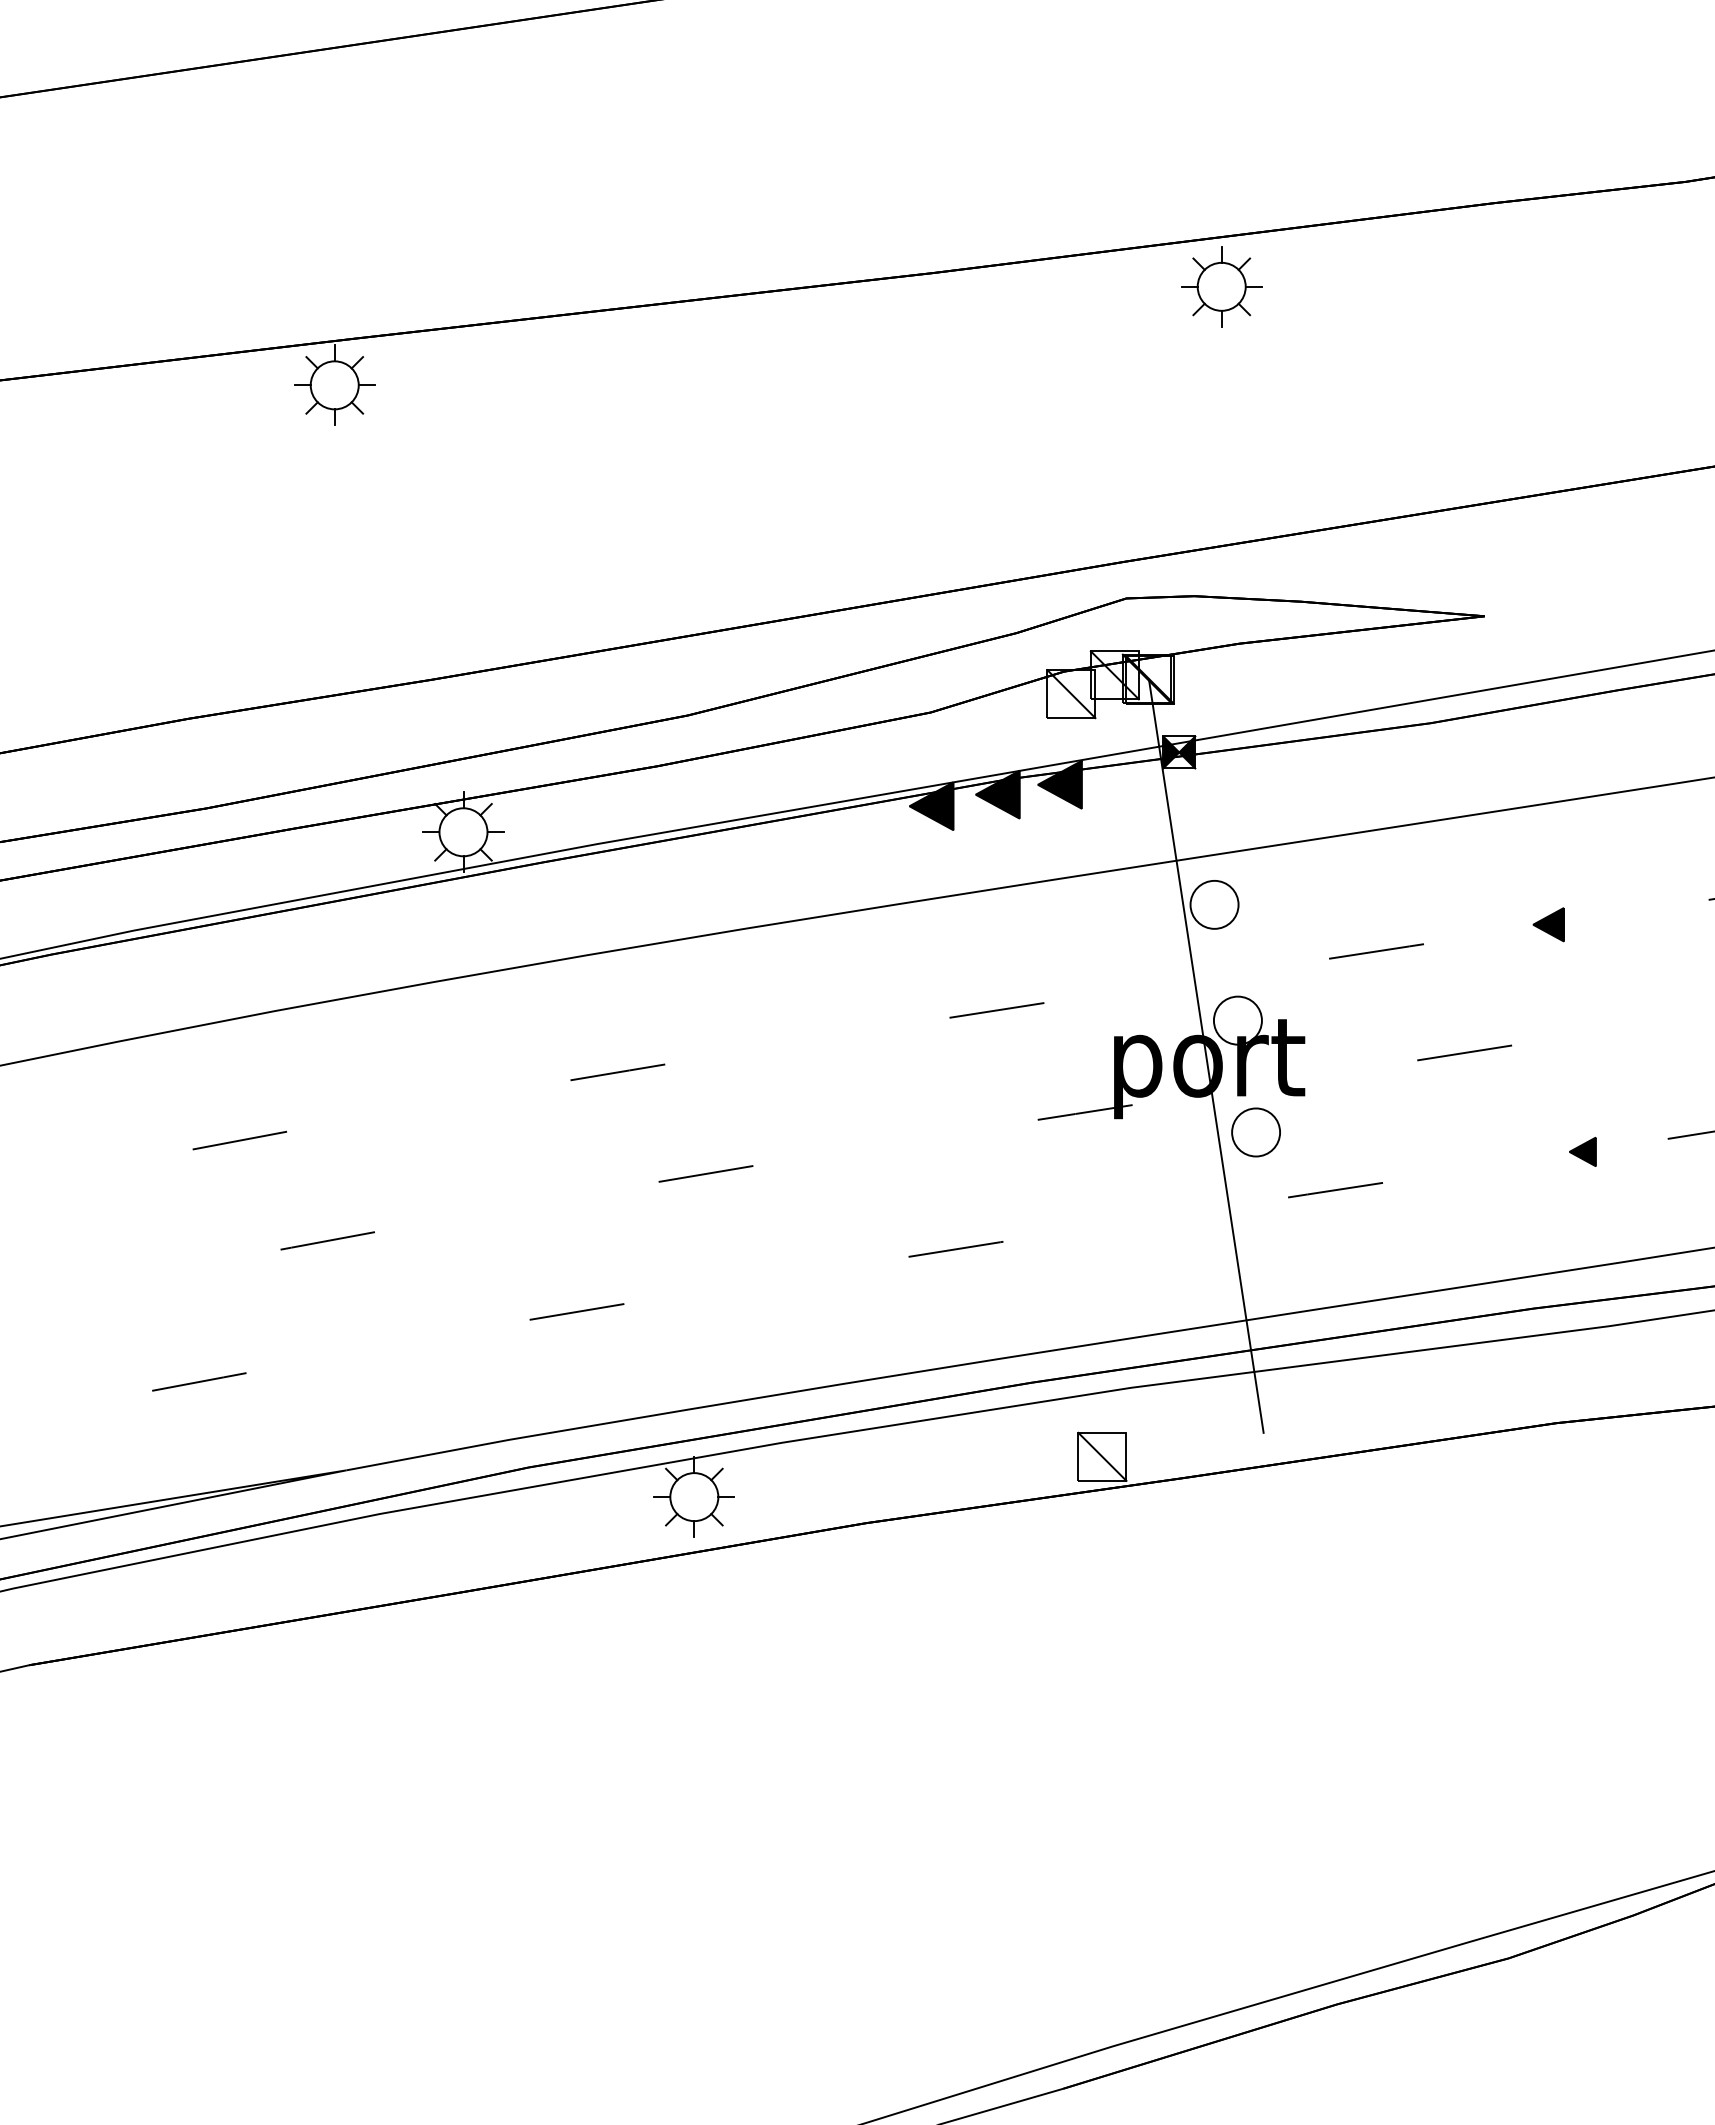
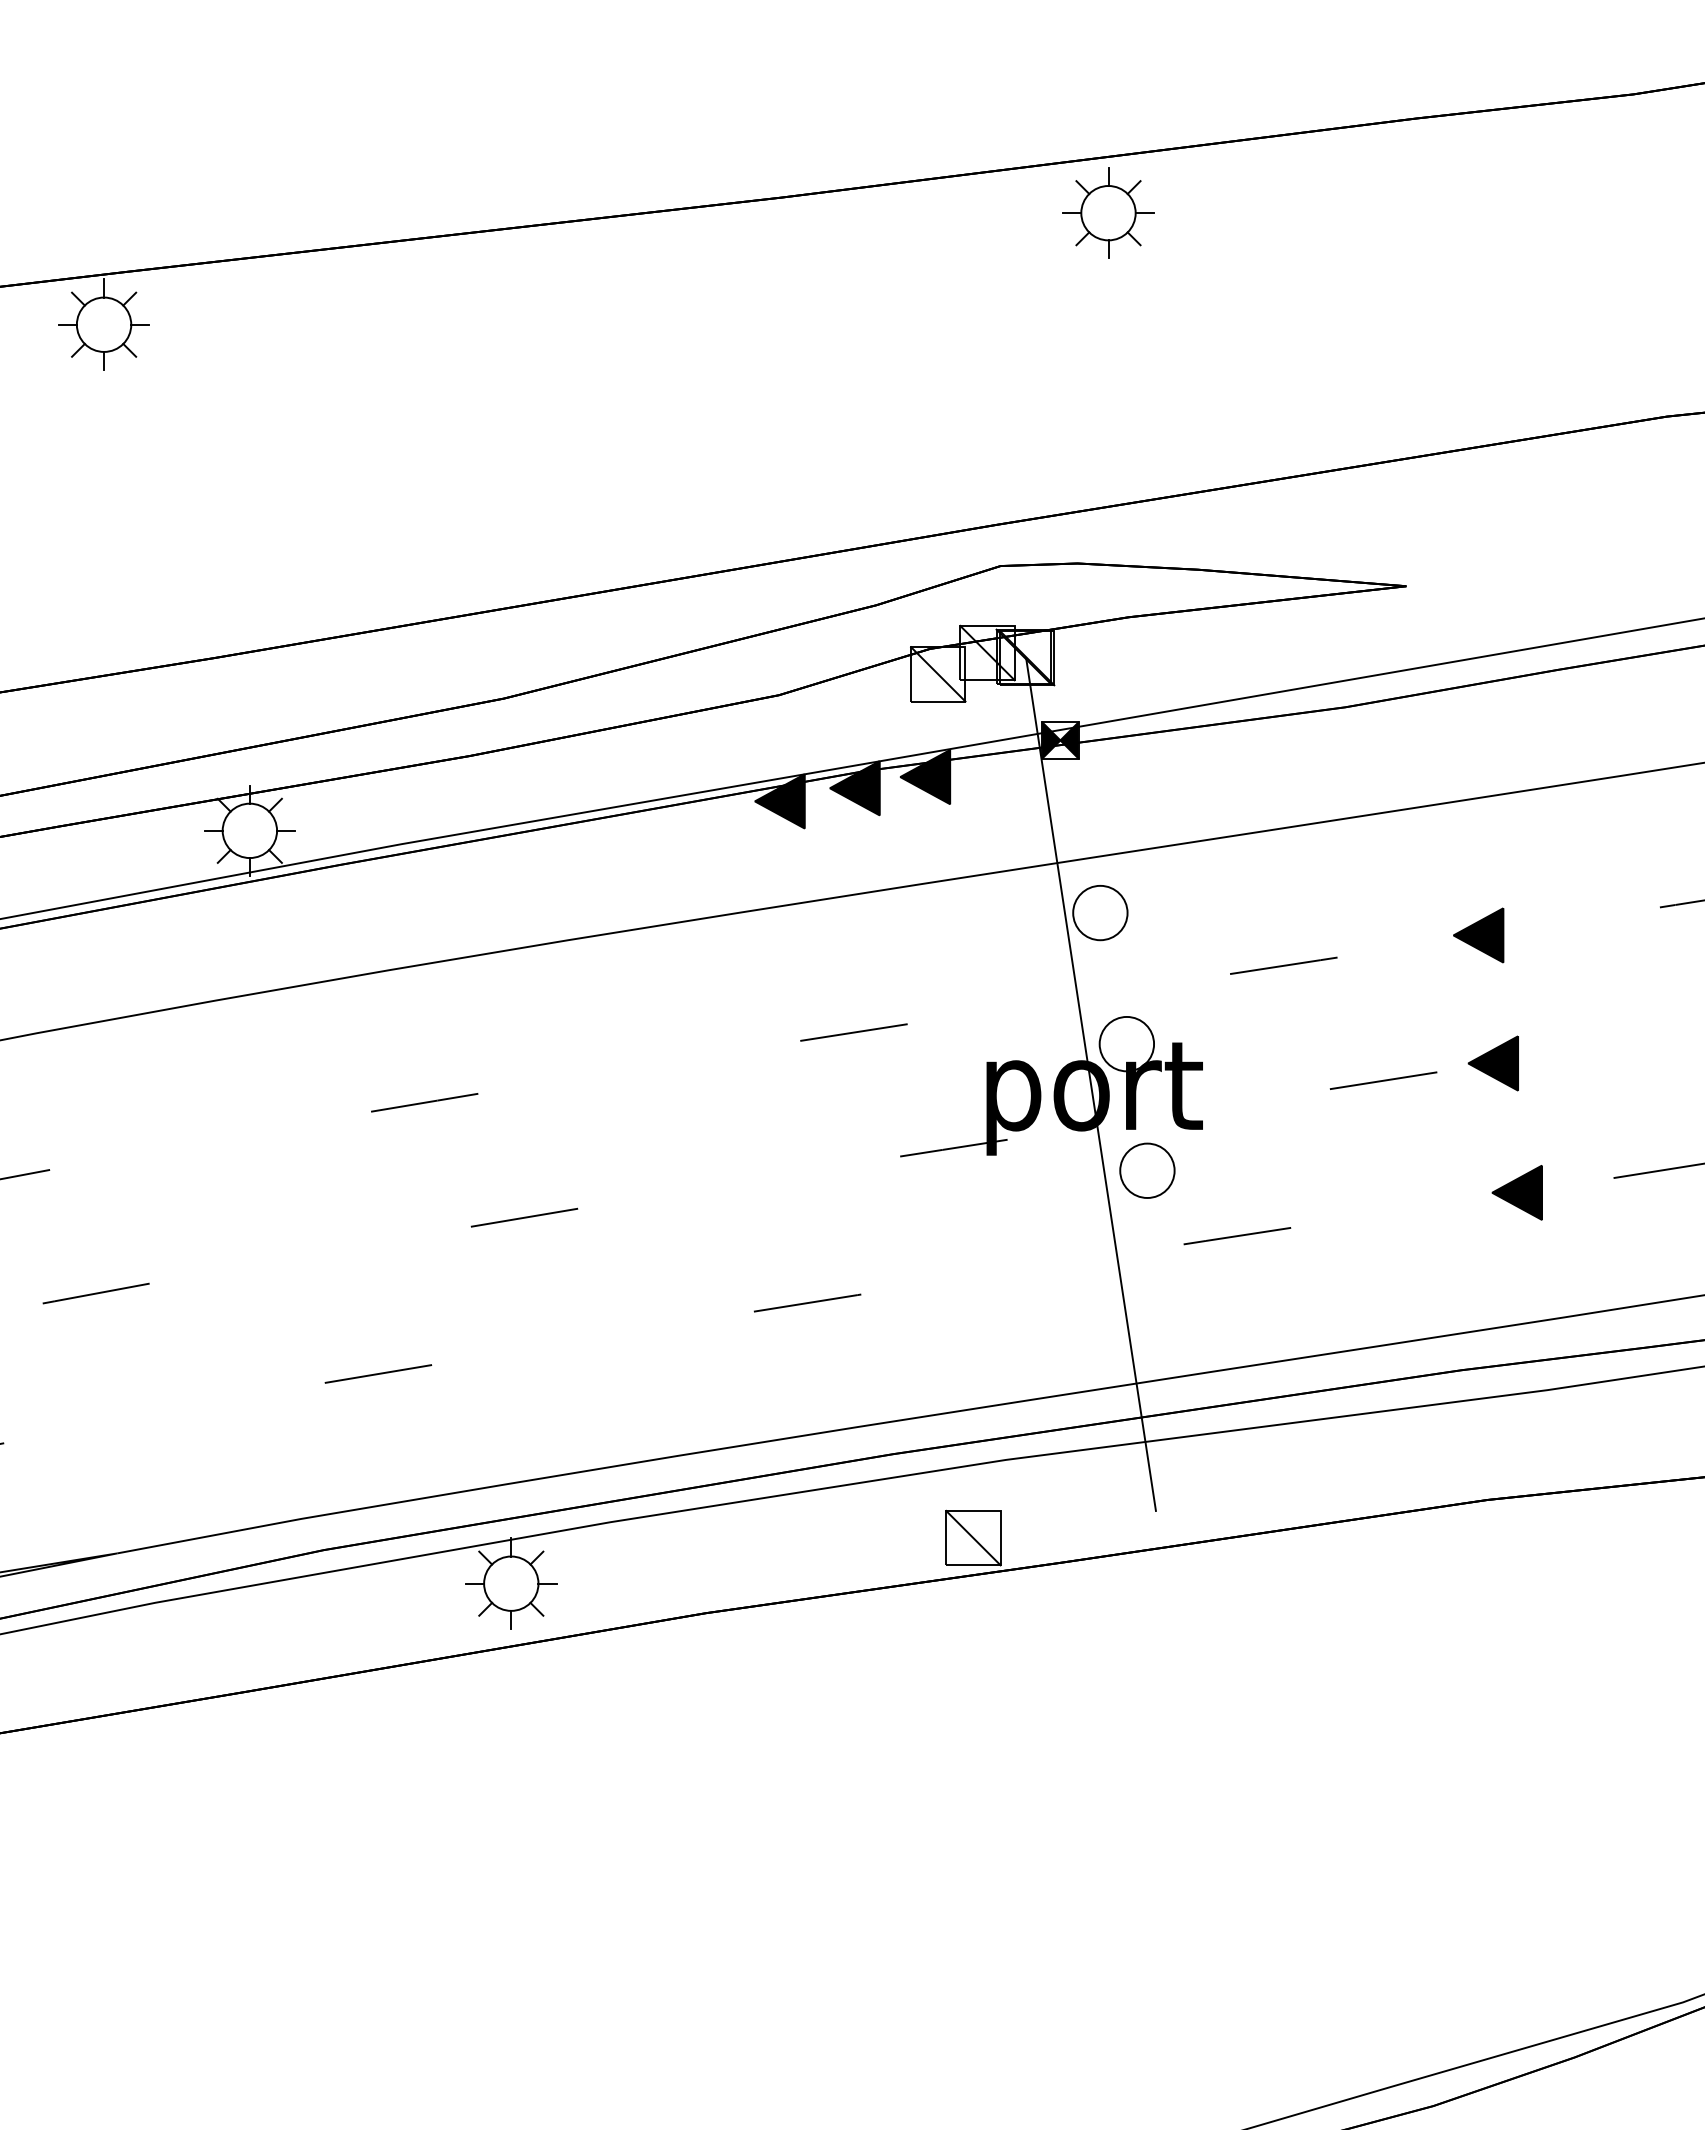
part: (1548, 924) -> (1478, 935), size x1.43
part: (1561, 1037) -> (1493, 1063), added
part: (1582, 1151) -> (1517, 1192), size x1.67

